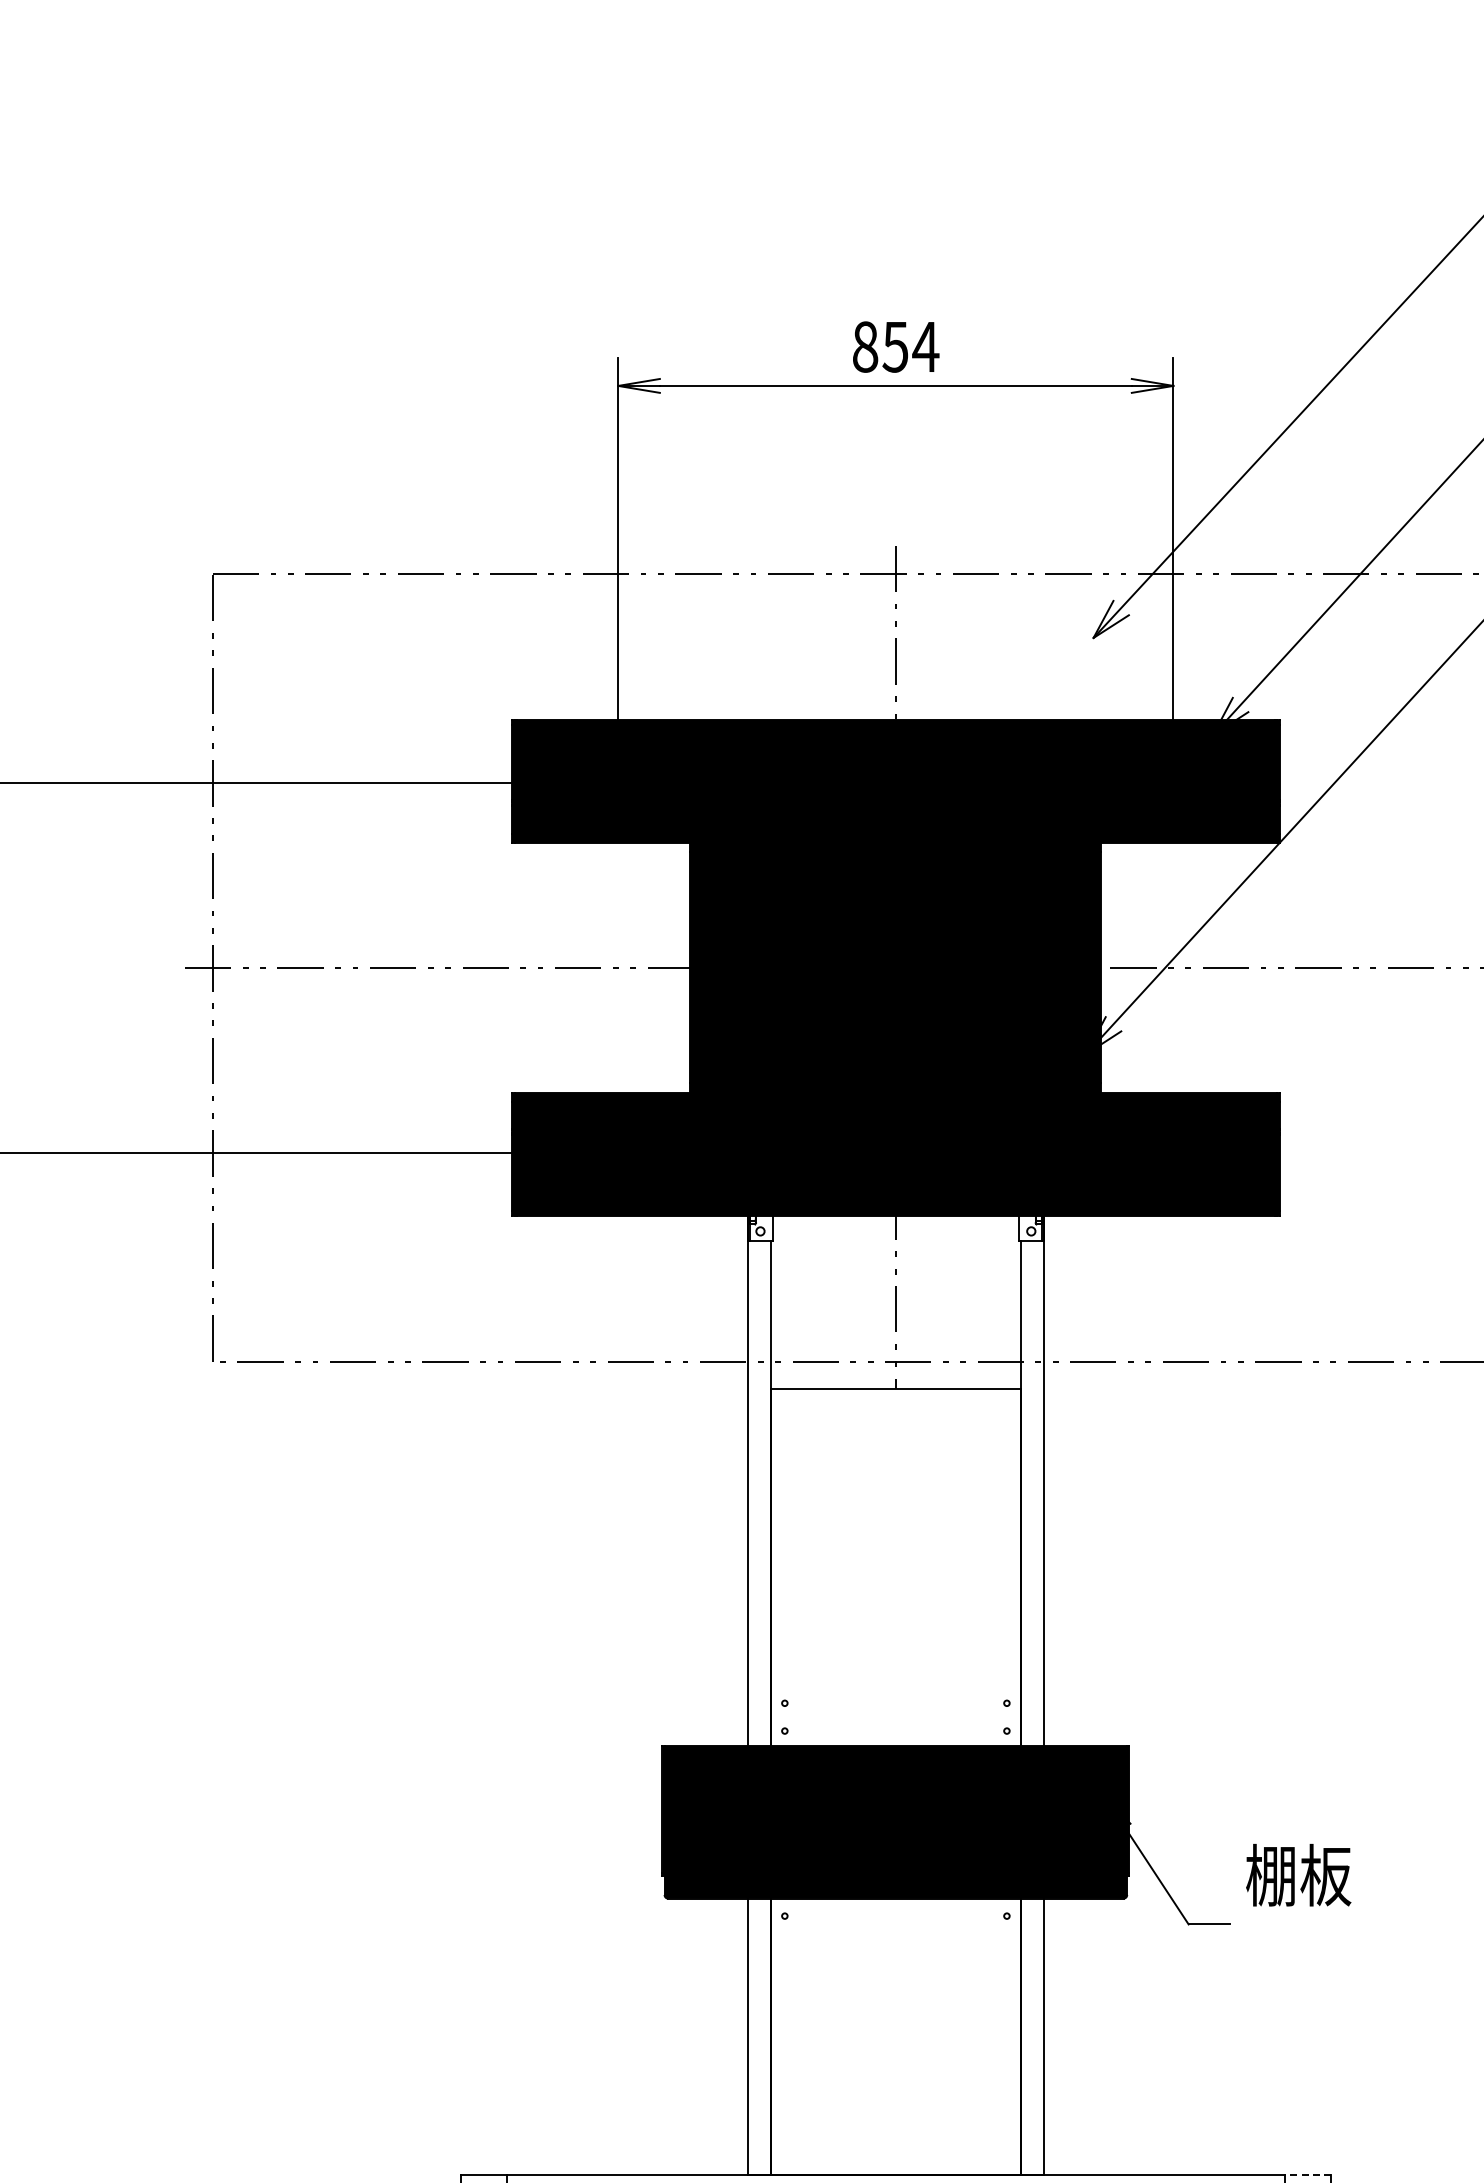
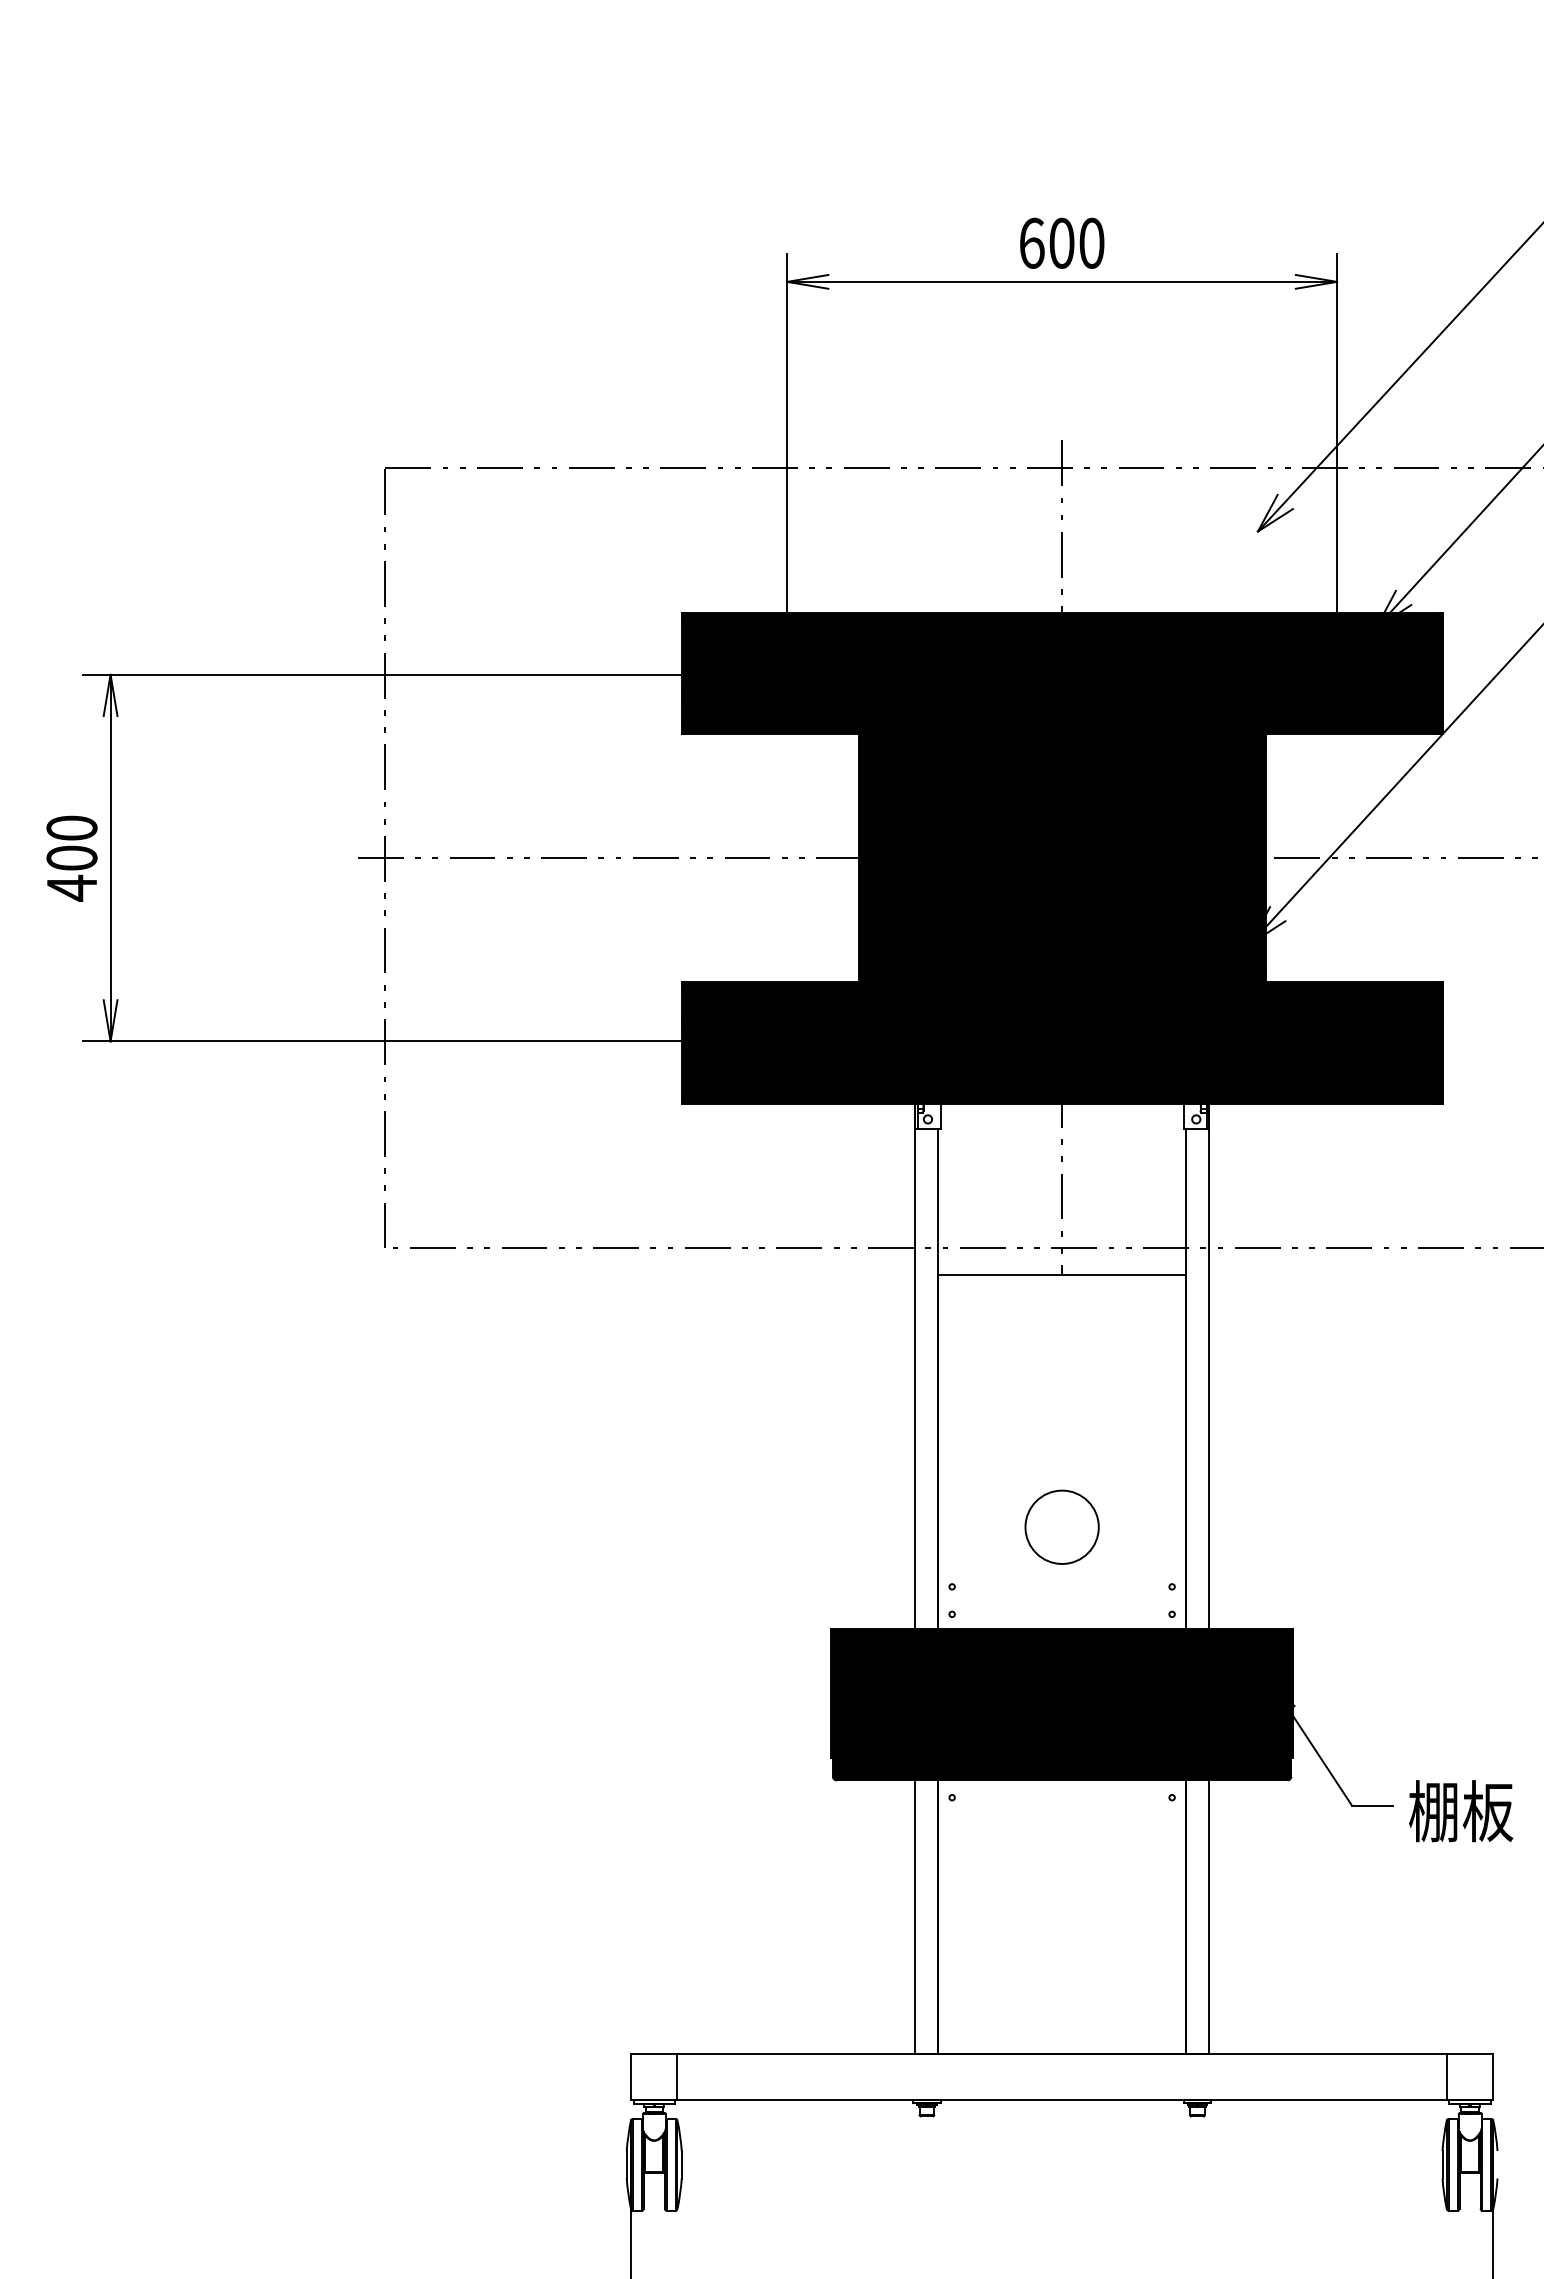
text: (896, 346) -> (1062, 242), 854 -> 600
circle: (895, 1642) -> (1061, 1526), added
text: (1299, 1875) -> (1461, 1811), moved
line: (1308, 2175) -> (1470, 2054), dashed -> solid

